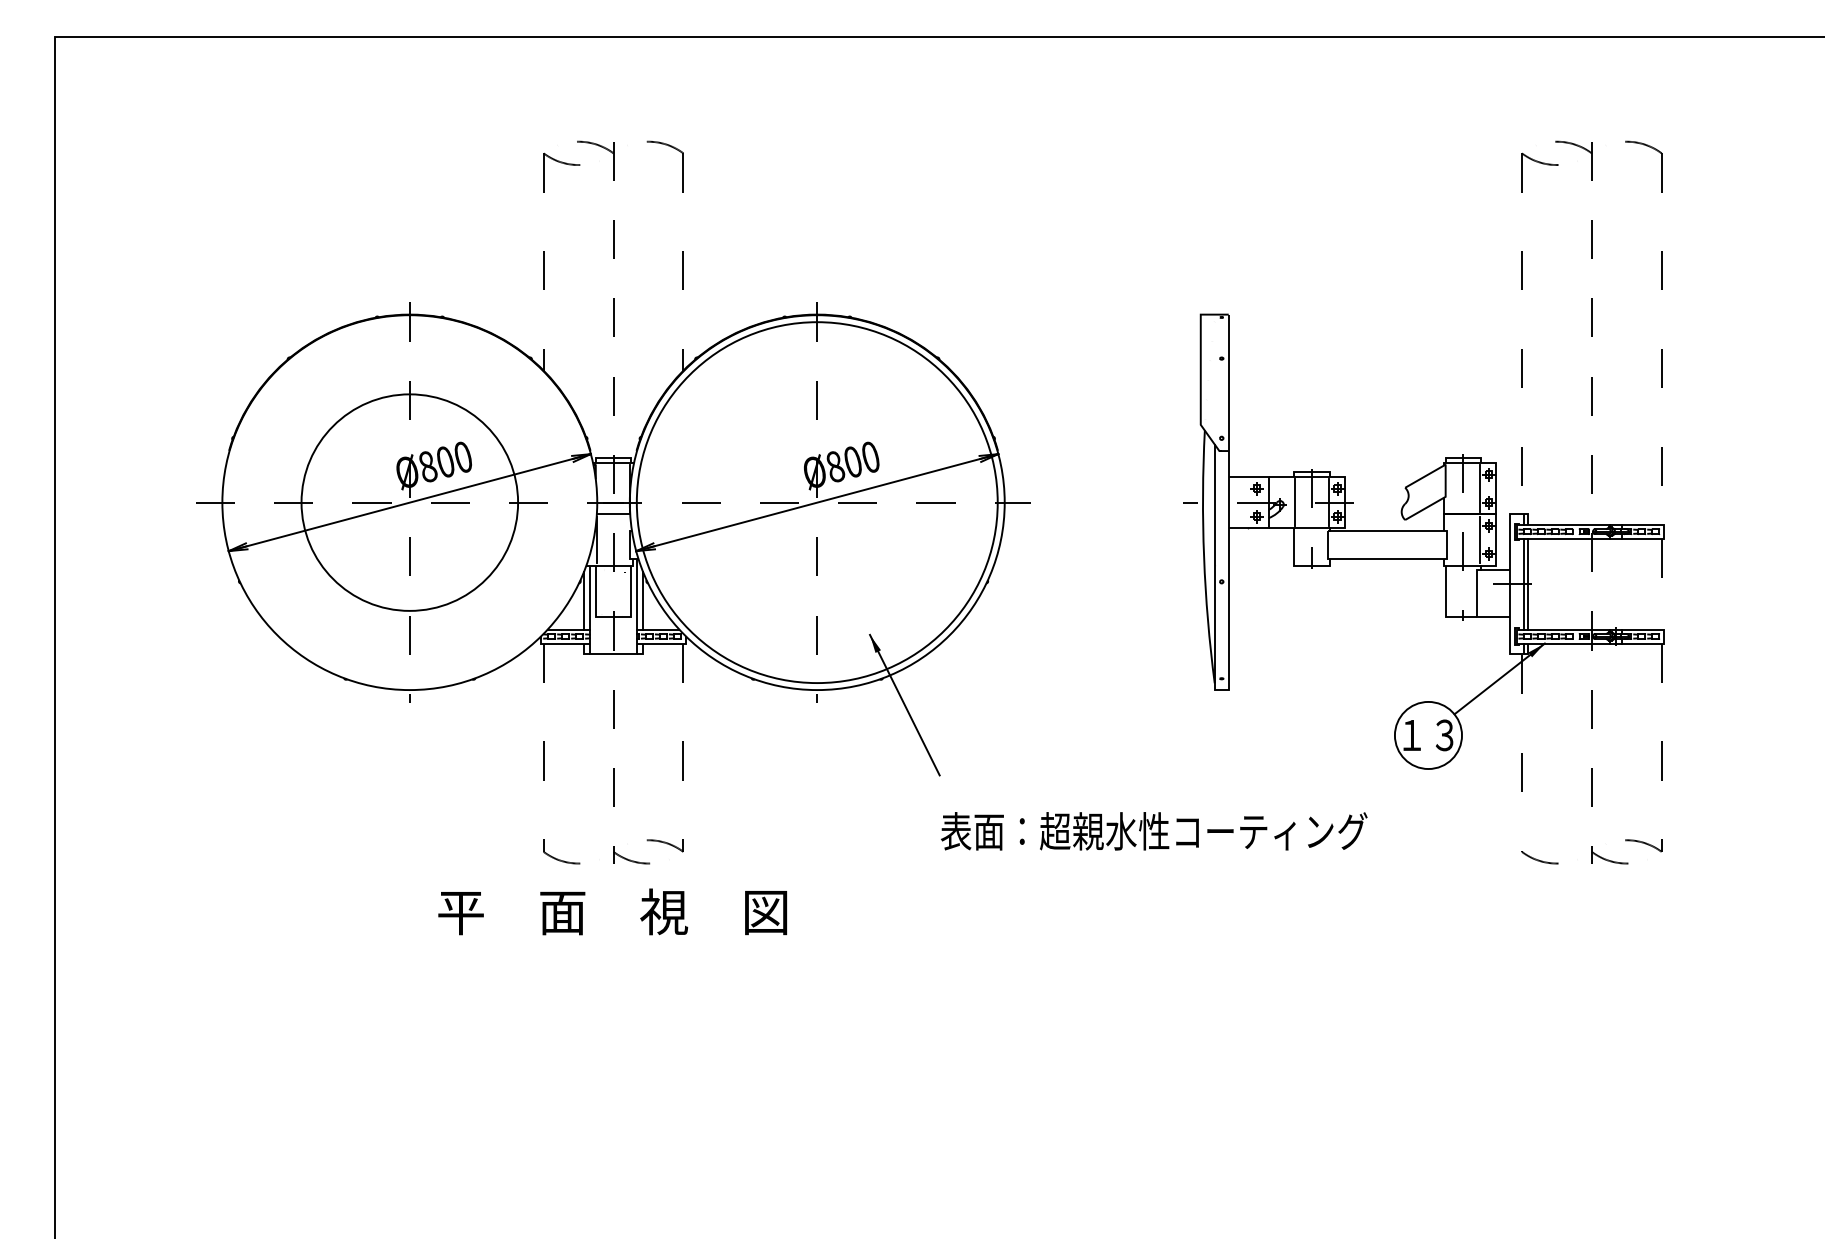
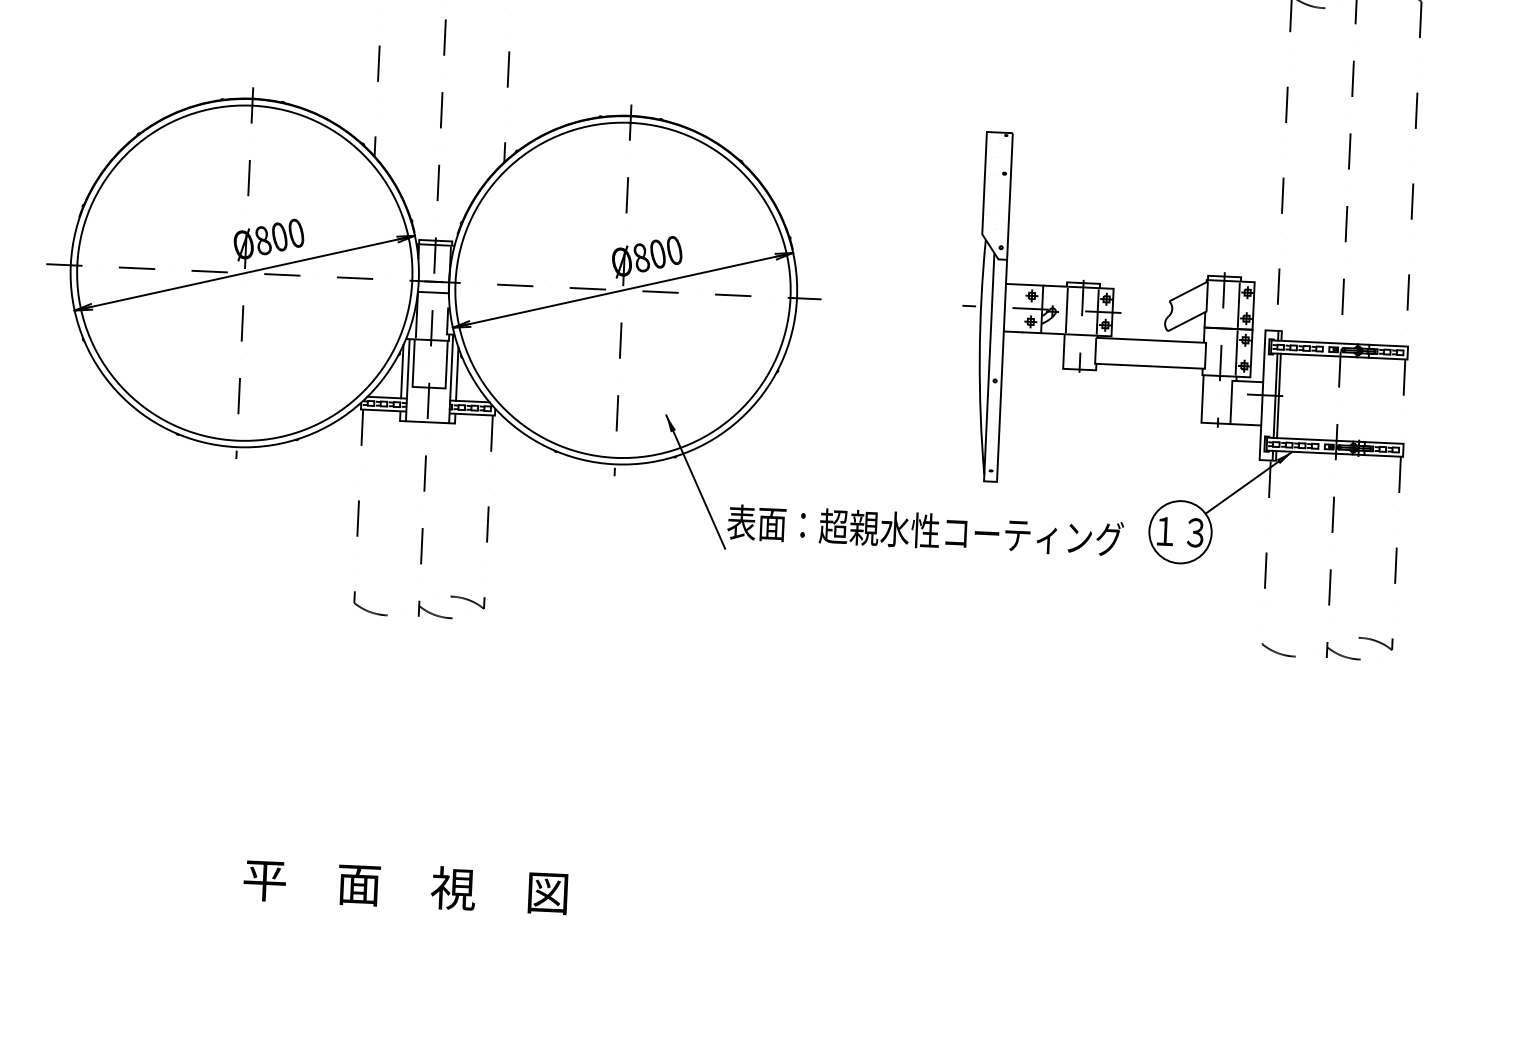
circle: (409, 502) -> (244, 273), size x1.67
text: (1154, 831) -> (925, 530), moved
text: (612, 911) -> (405, 885), moved

